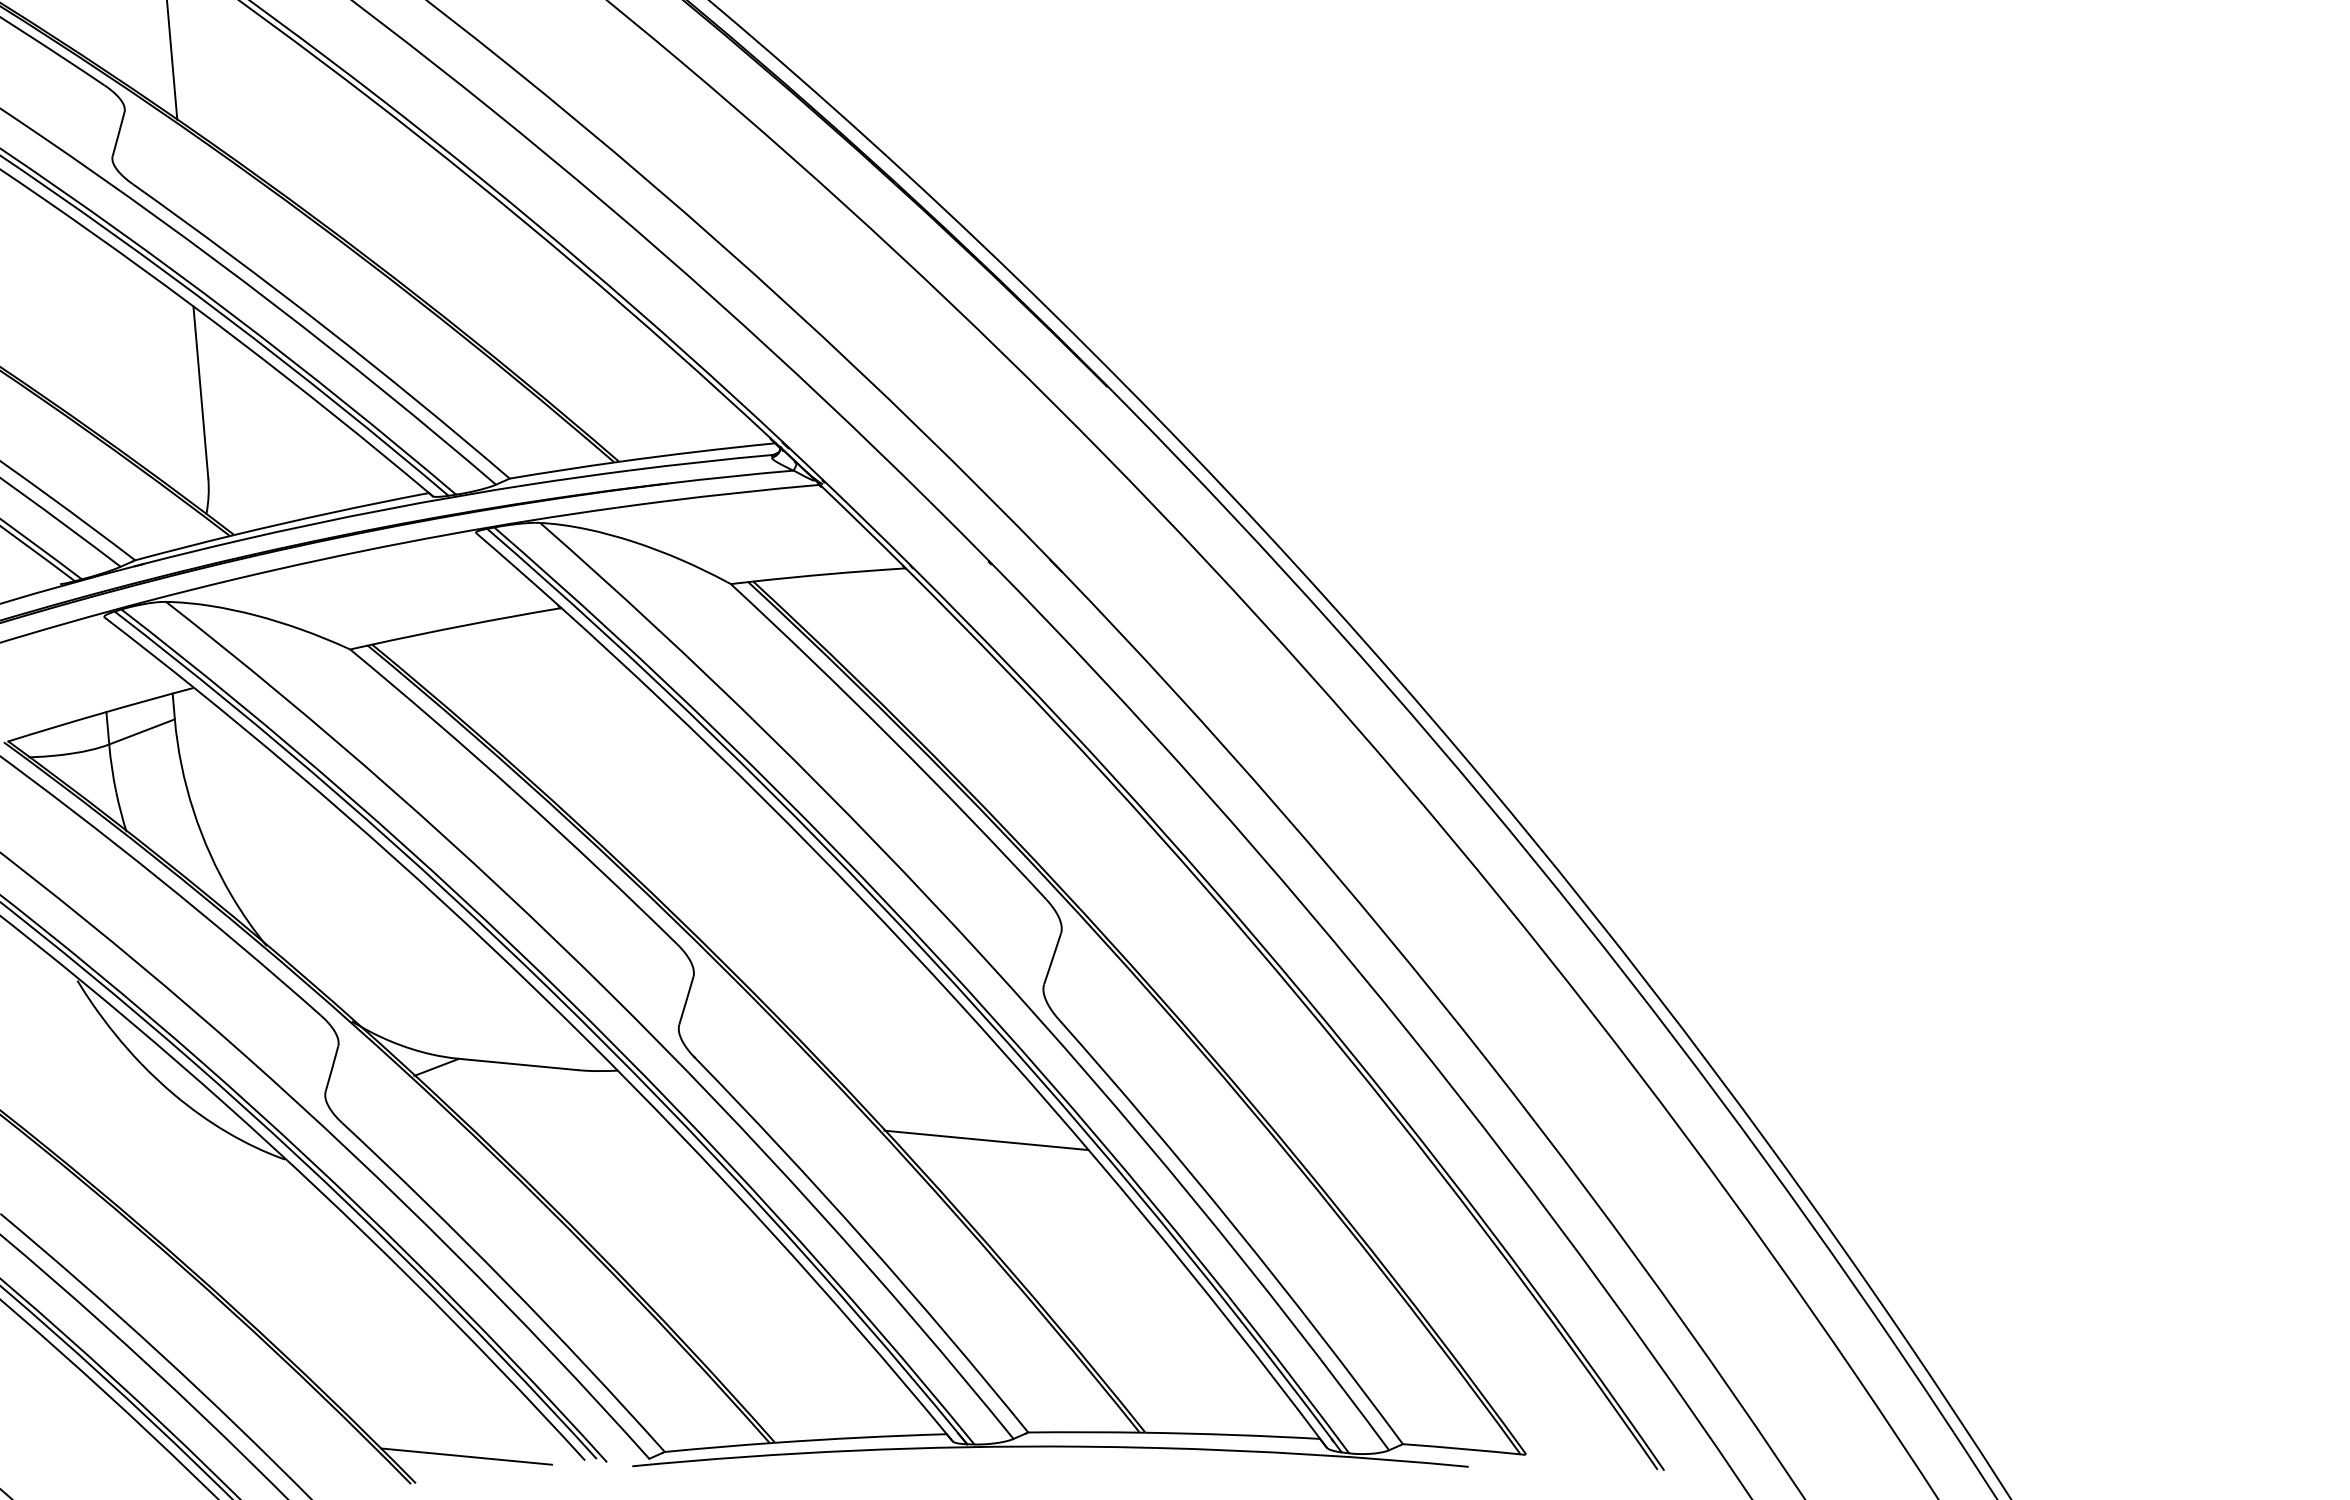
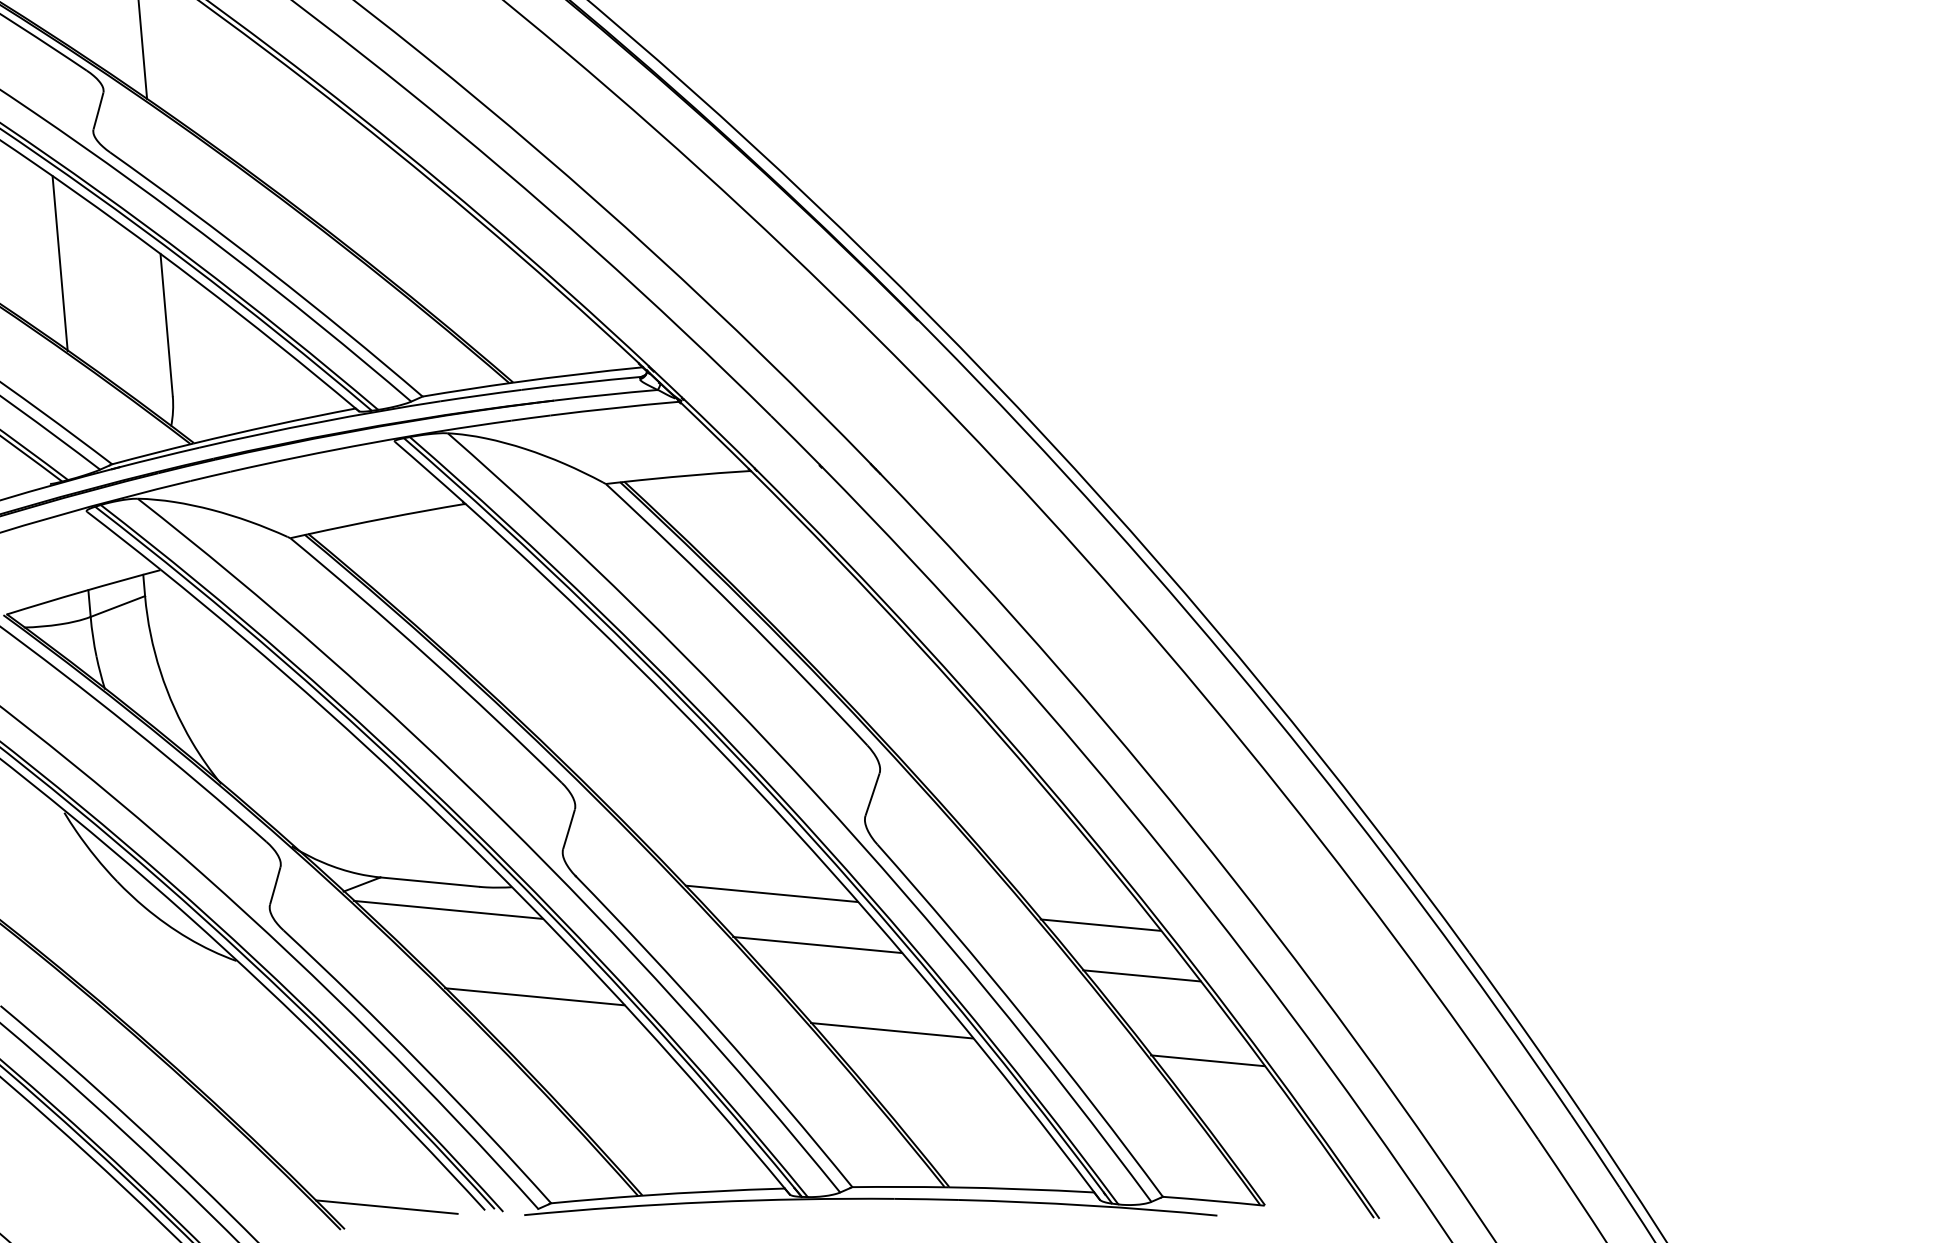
line: (72, 317) -> (60, 263), added
line: (930, 1078) -> (771, 893), added
line: (540, 1097) -> (448, 909), added
line: (1327, 1116) -> (1100, 925), added
line: (1377, 1177) -> (1141, 975), added
line: (644, 1202) -> (534, 996), added
line: (1075, 1243) -> (891, 1030), added
line: (1456, 1279) -> (1207, 1060), added

